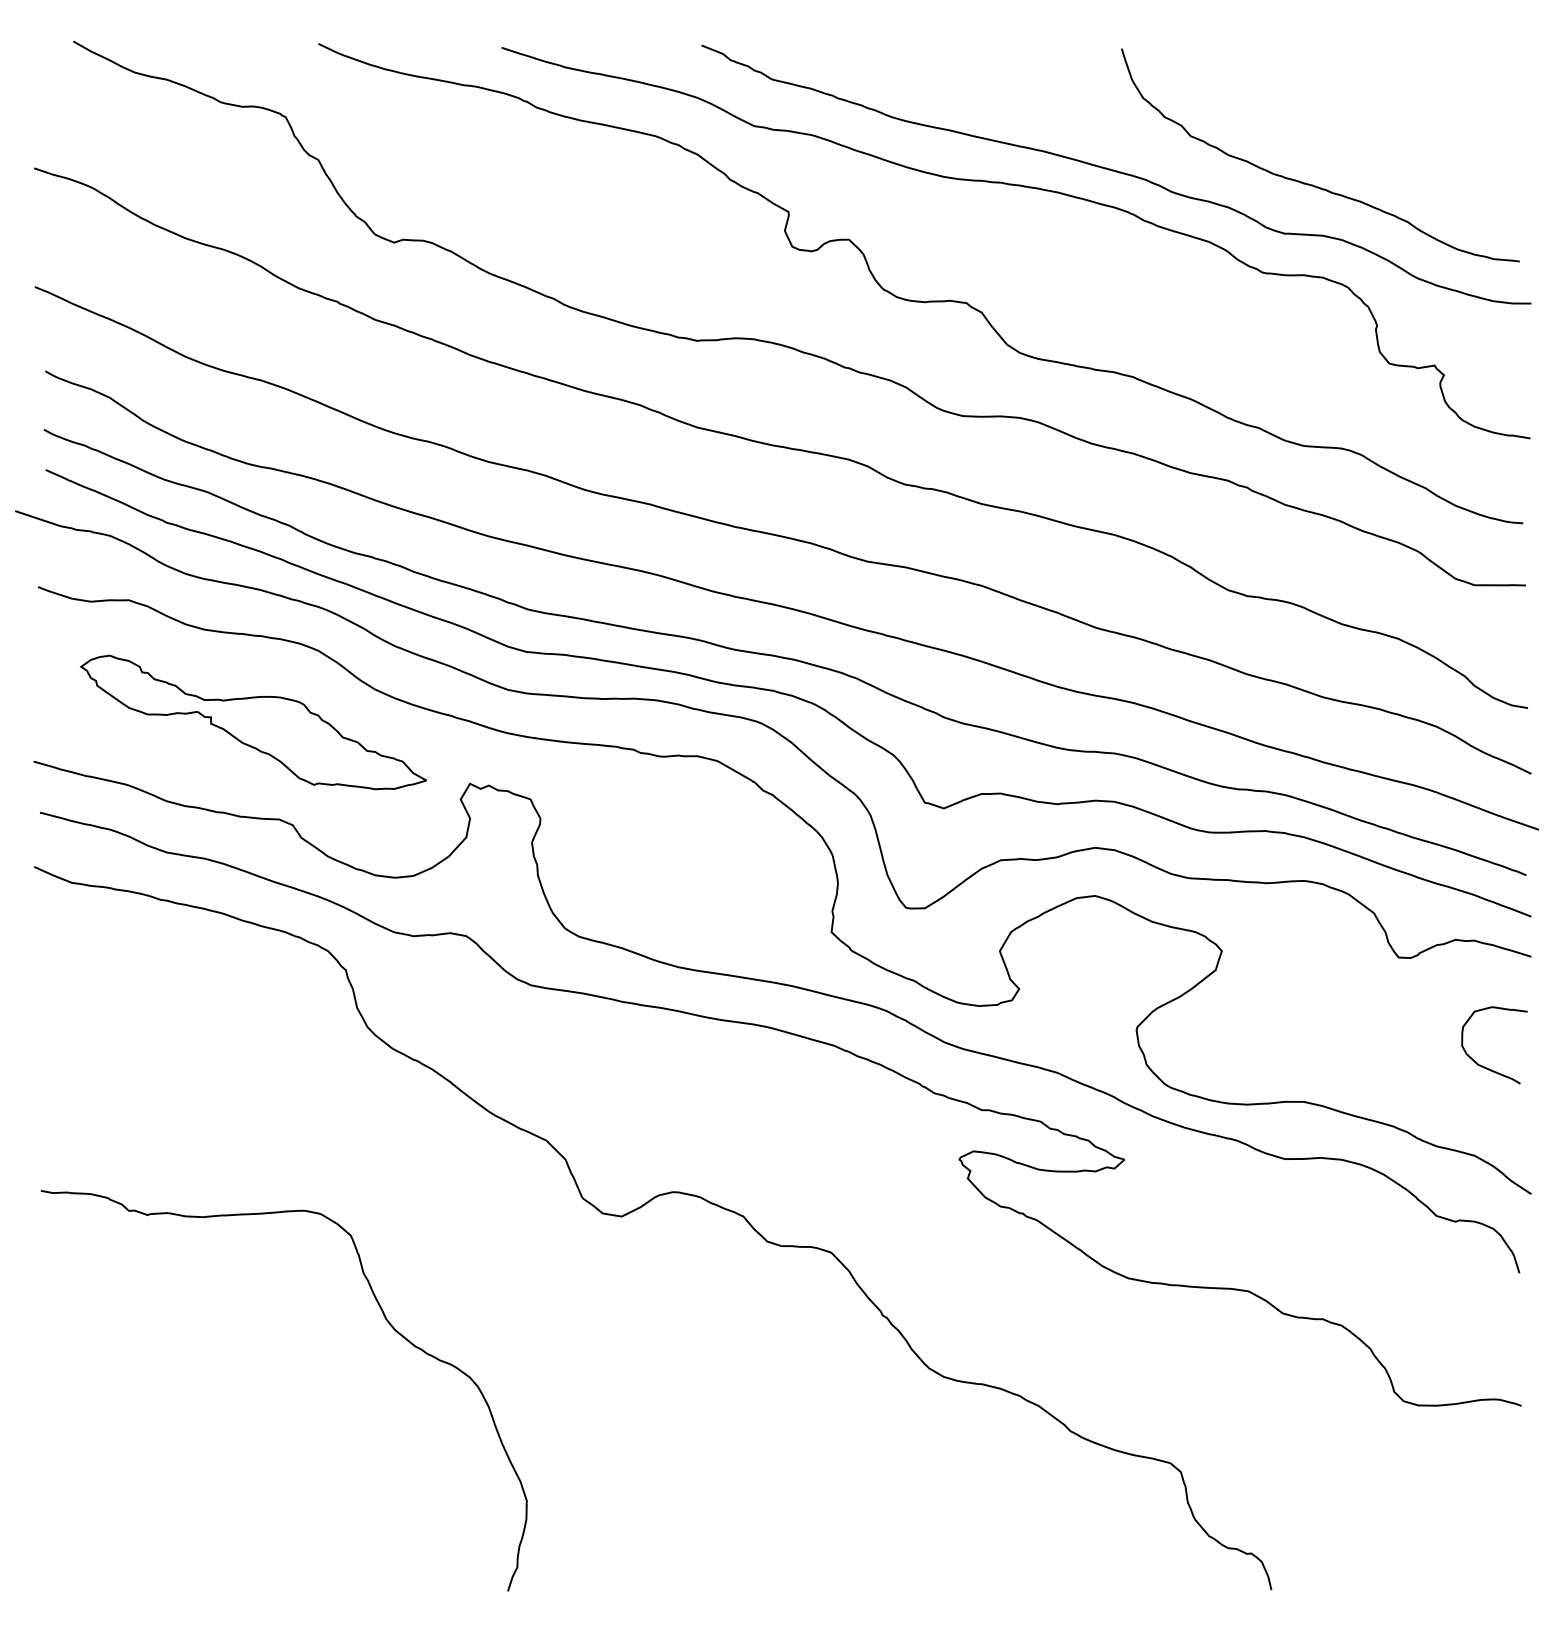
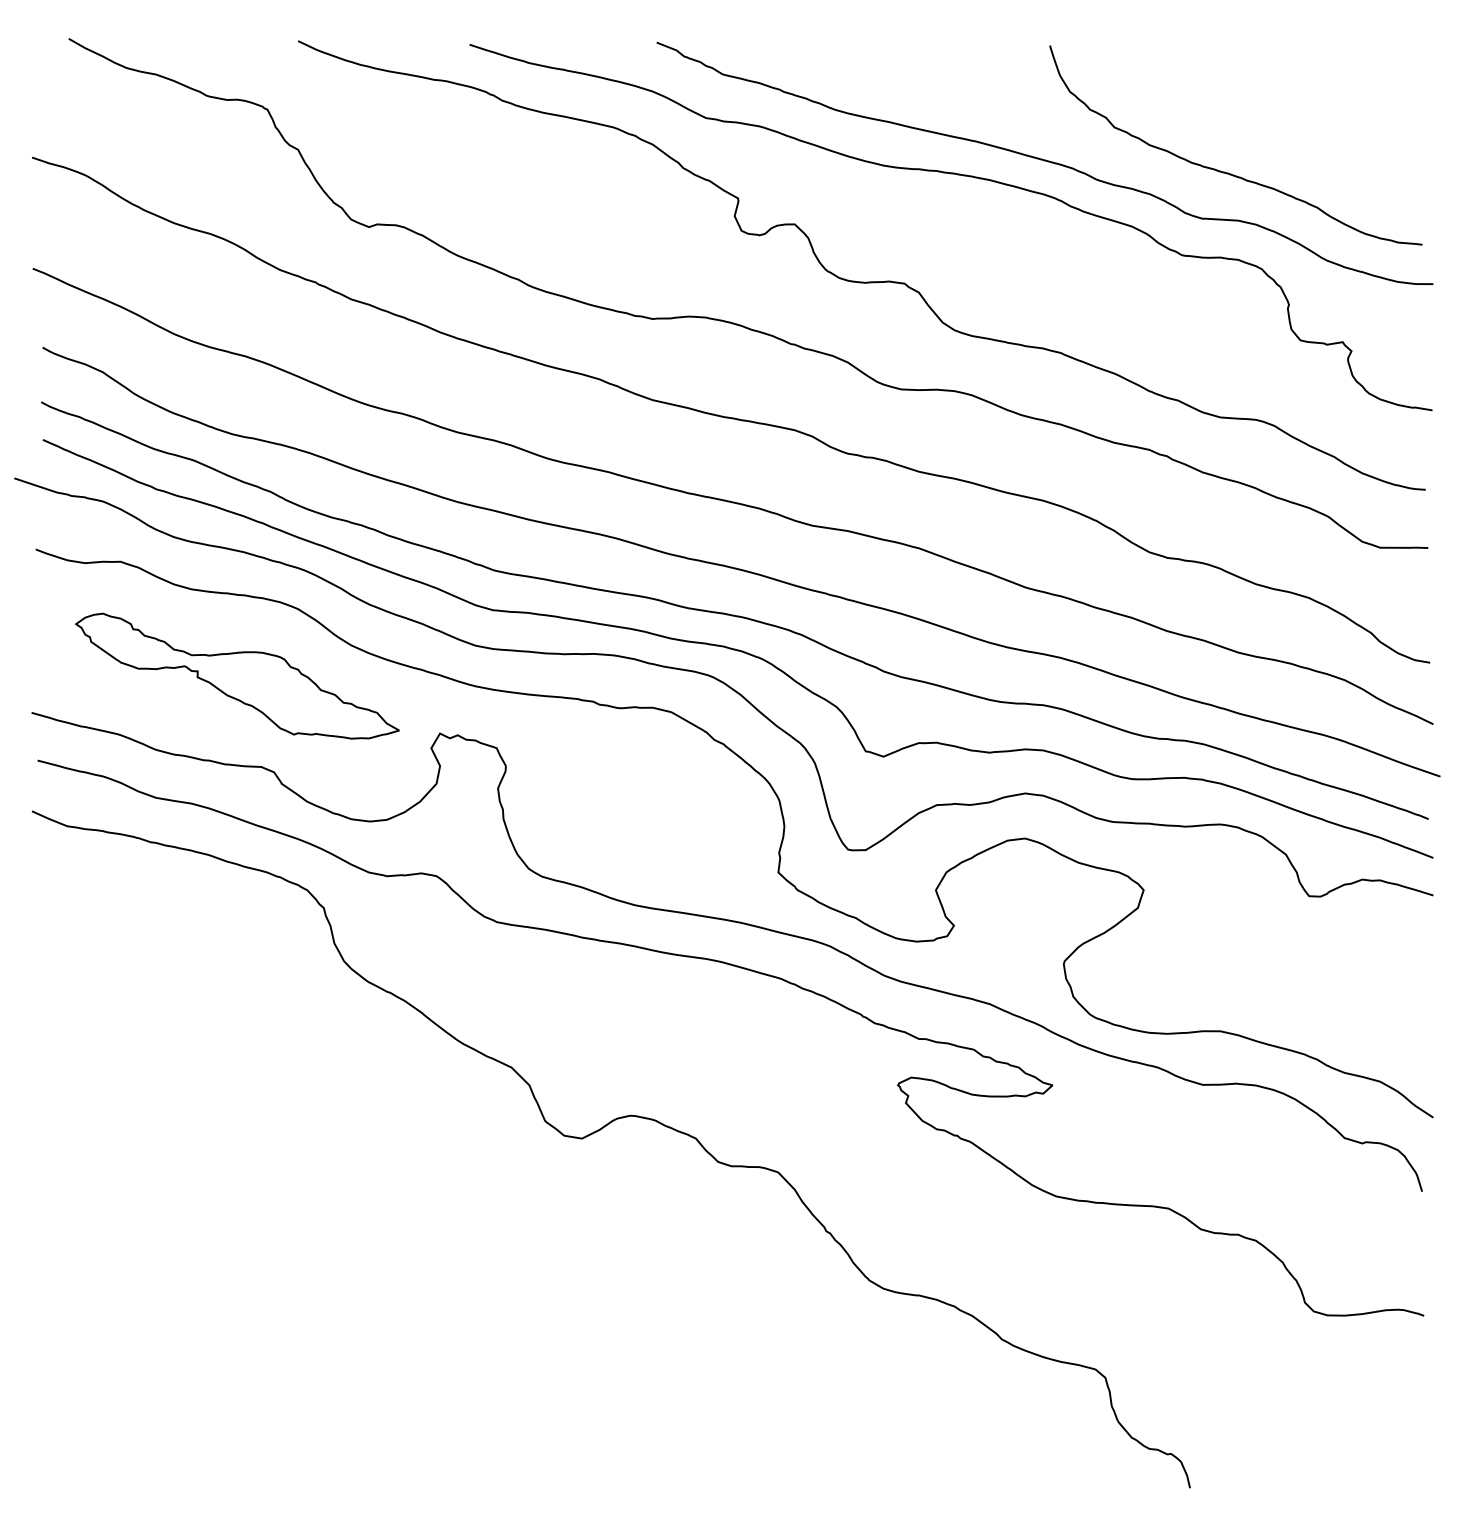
curve: (1487, 1067) -> (1392, 999), removed
curve: (386, 1321) -> (361, 1236), removed

